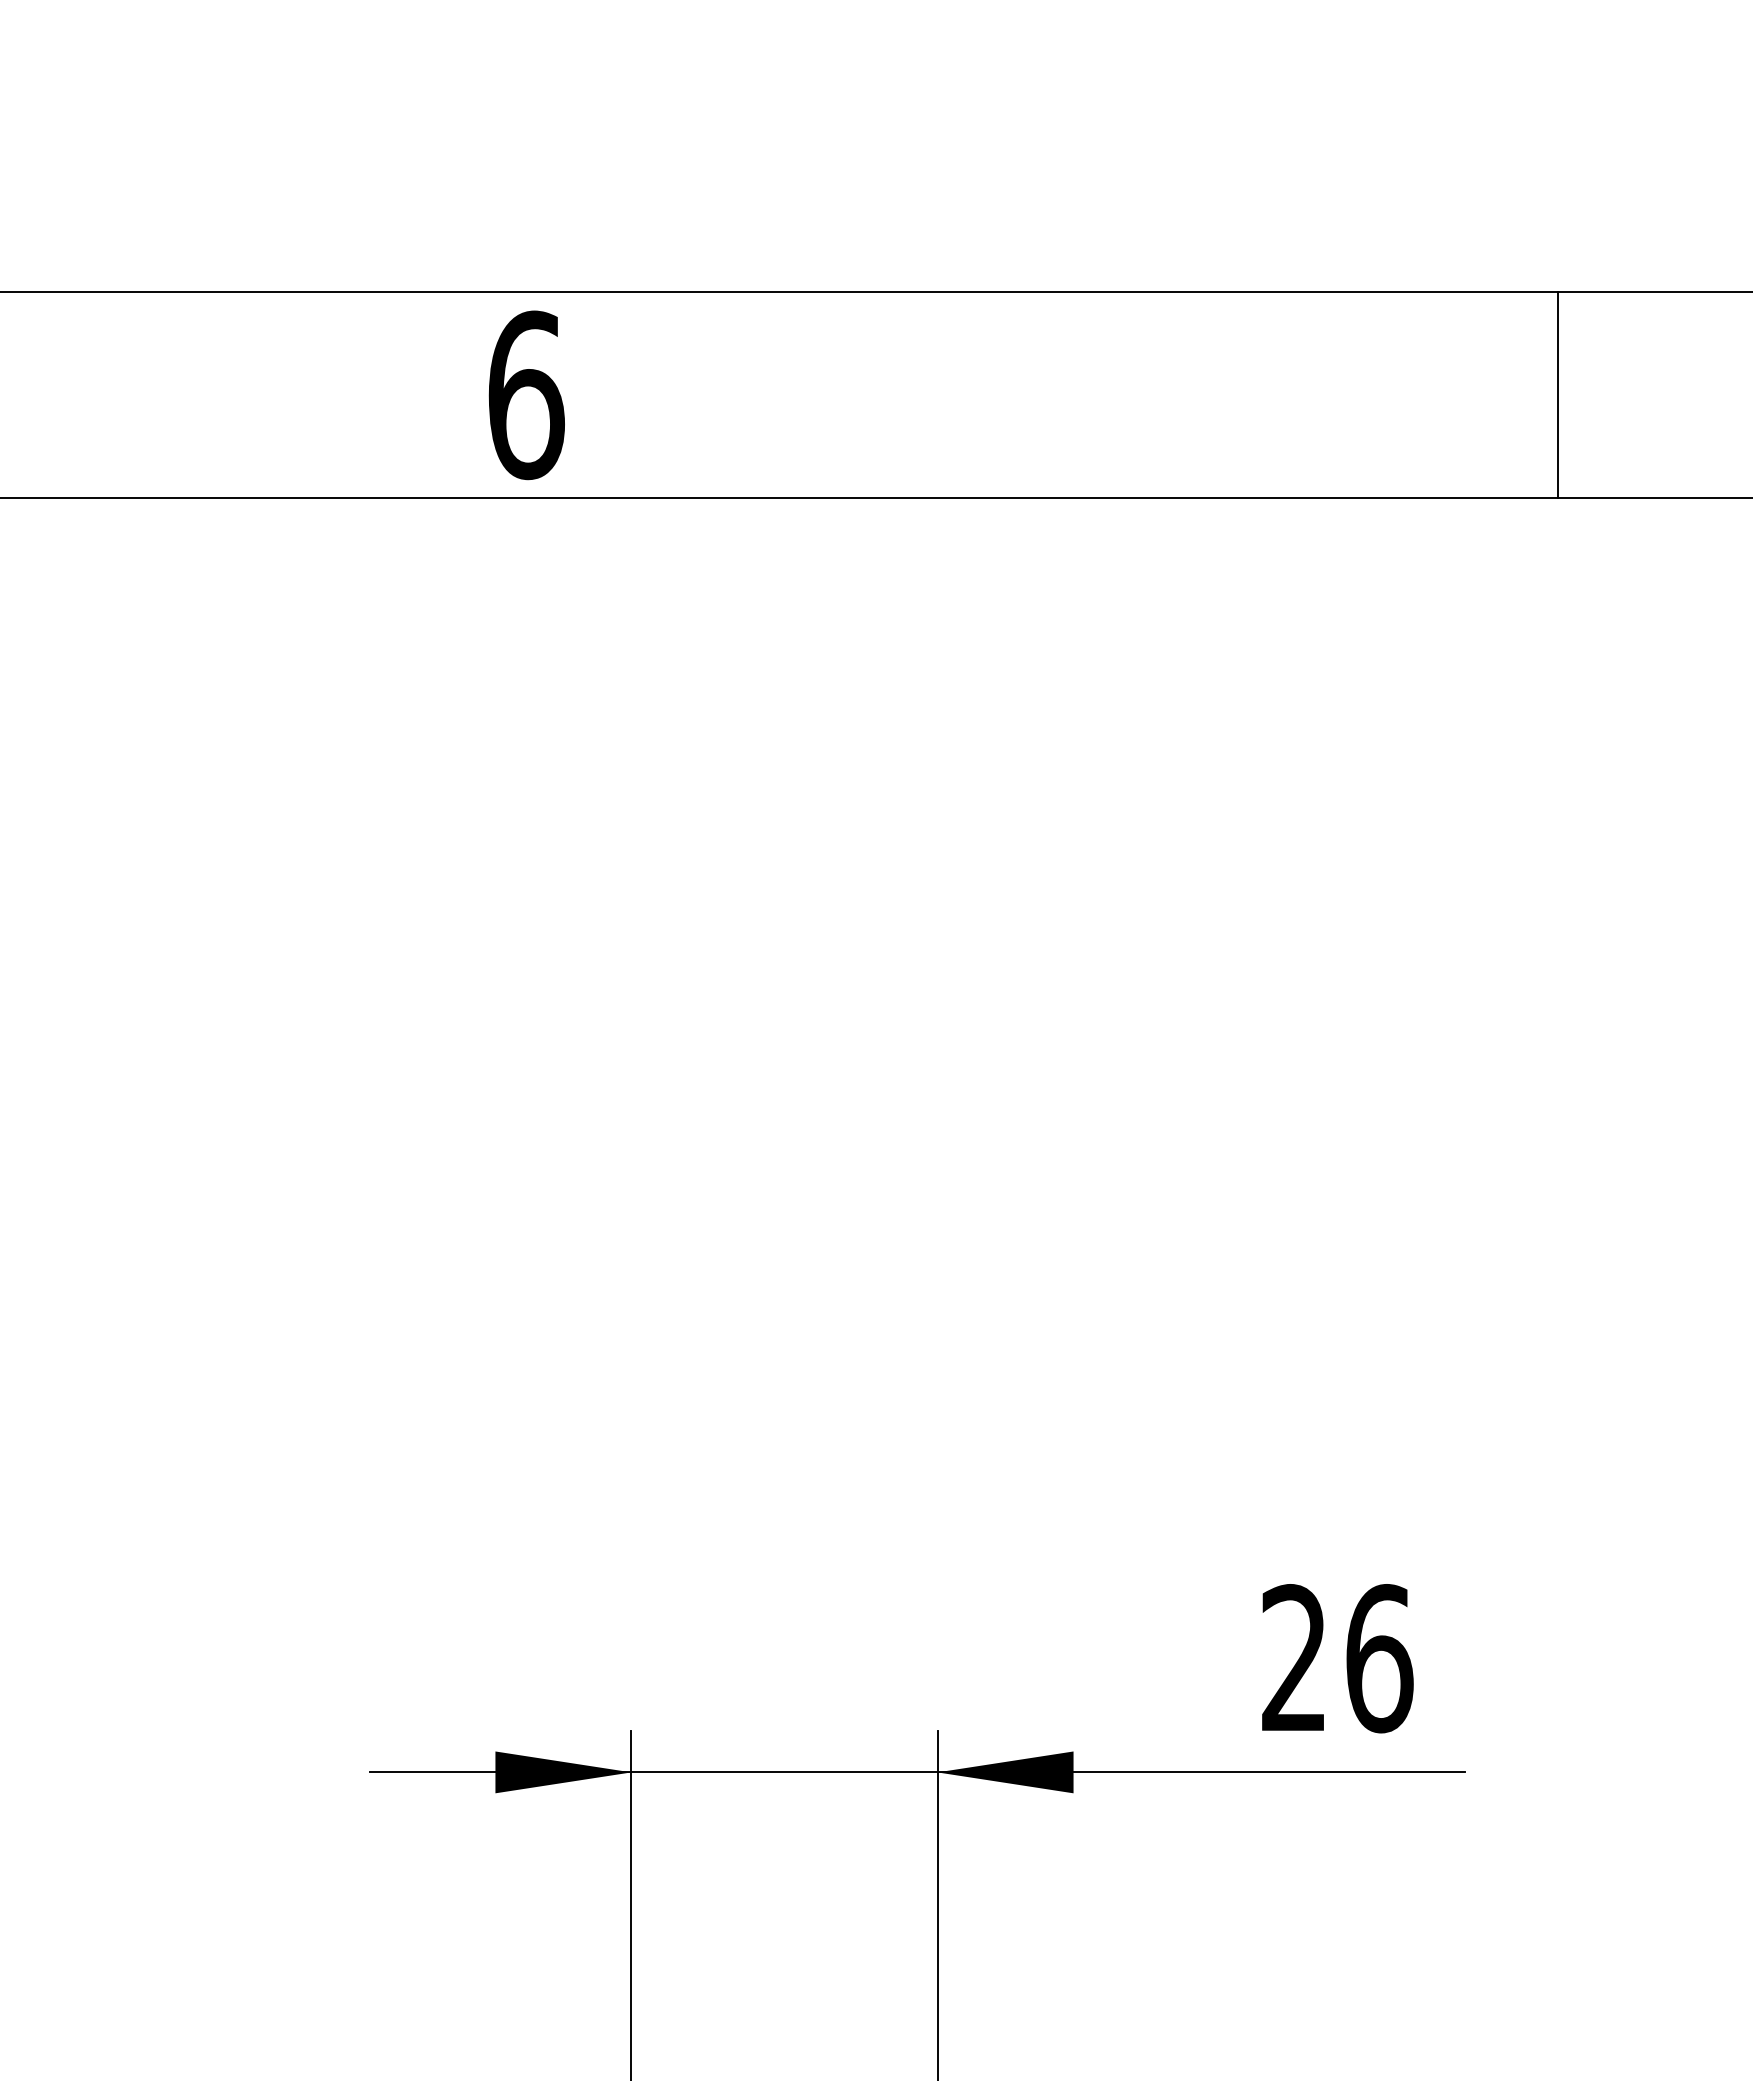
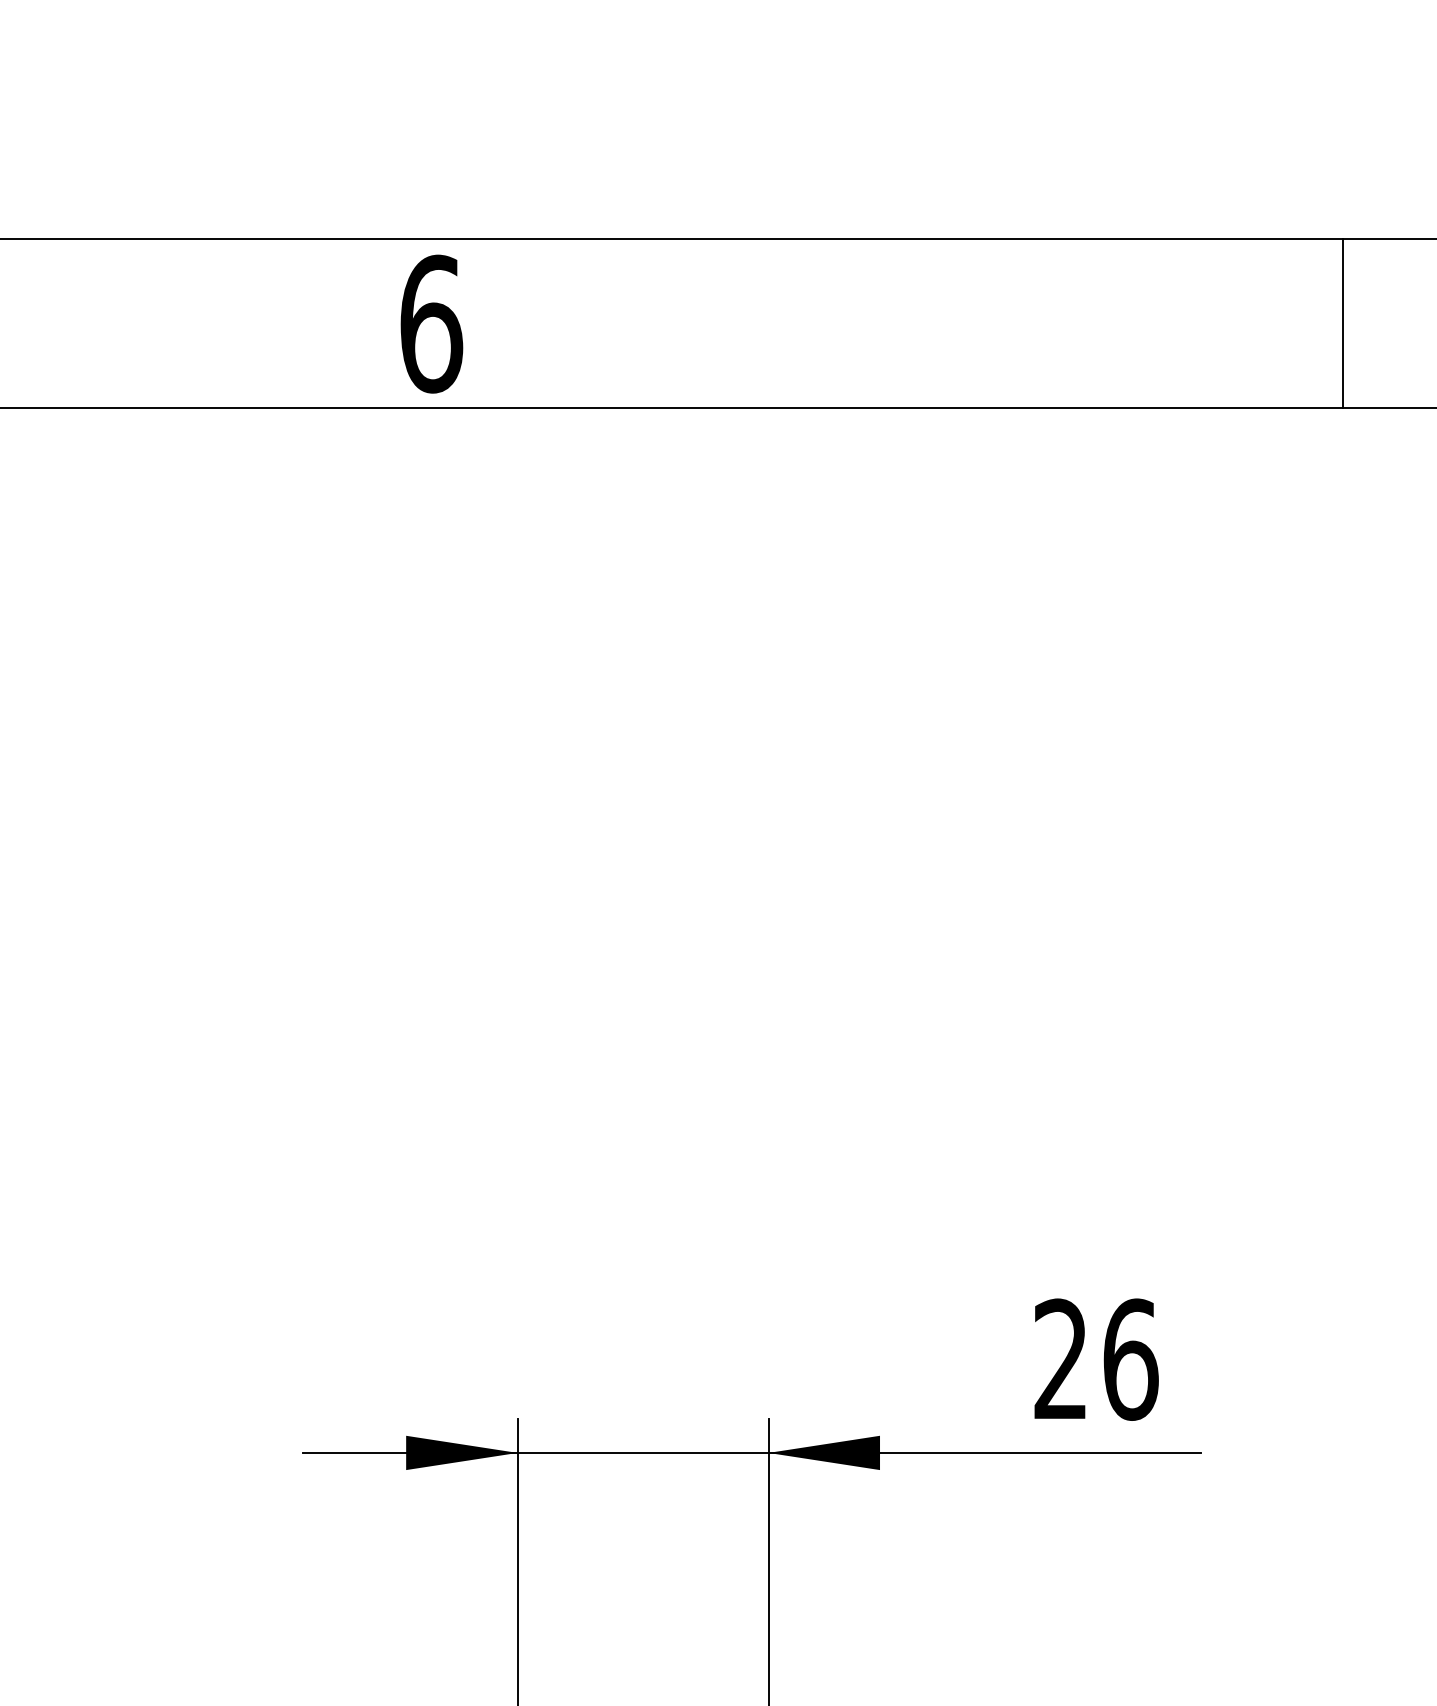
line: (1557, 394) -> (1343, 323), moved

